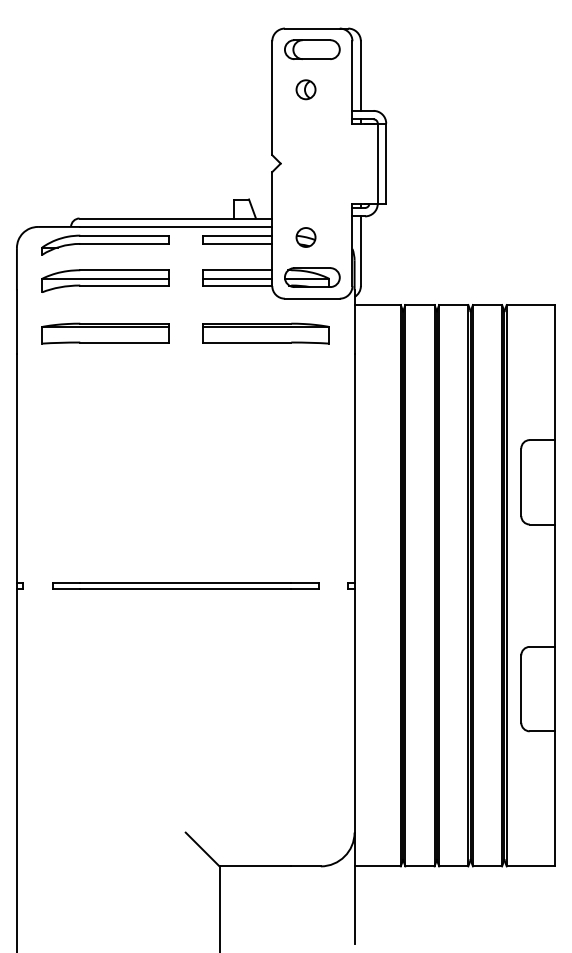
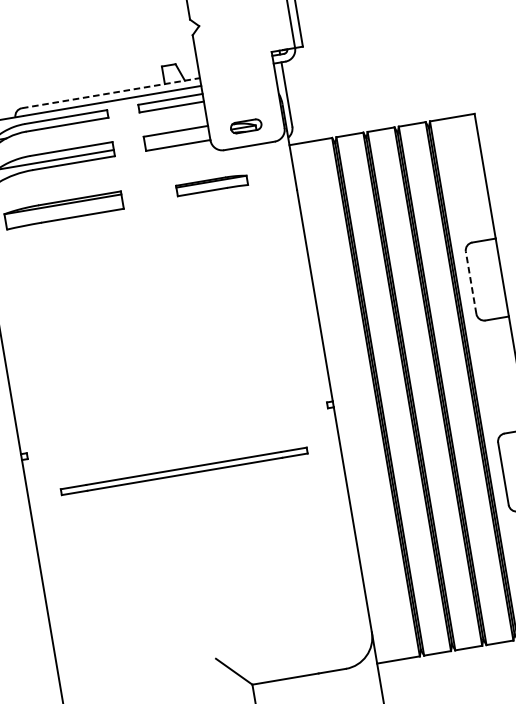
line: (176, 218) -> (111, 93), solid -> dashed
part: (305, 237) -> (233, 90), removed
part: (312, 277) -> (246, 126), size x0.6
line: (237, 278) -> (177, 138), removed
part: (265, 333) -> (211, 185), size x0.6
line: (521, 482) -> (471, 283), solid -> dashed
part: (185, 585) -> (184, 471), moved

